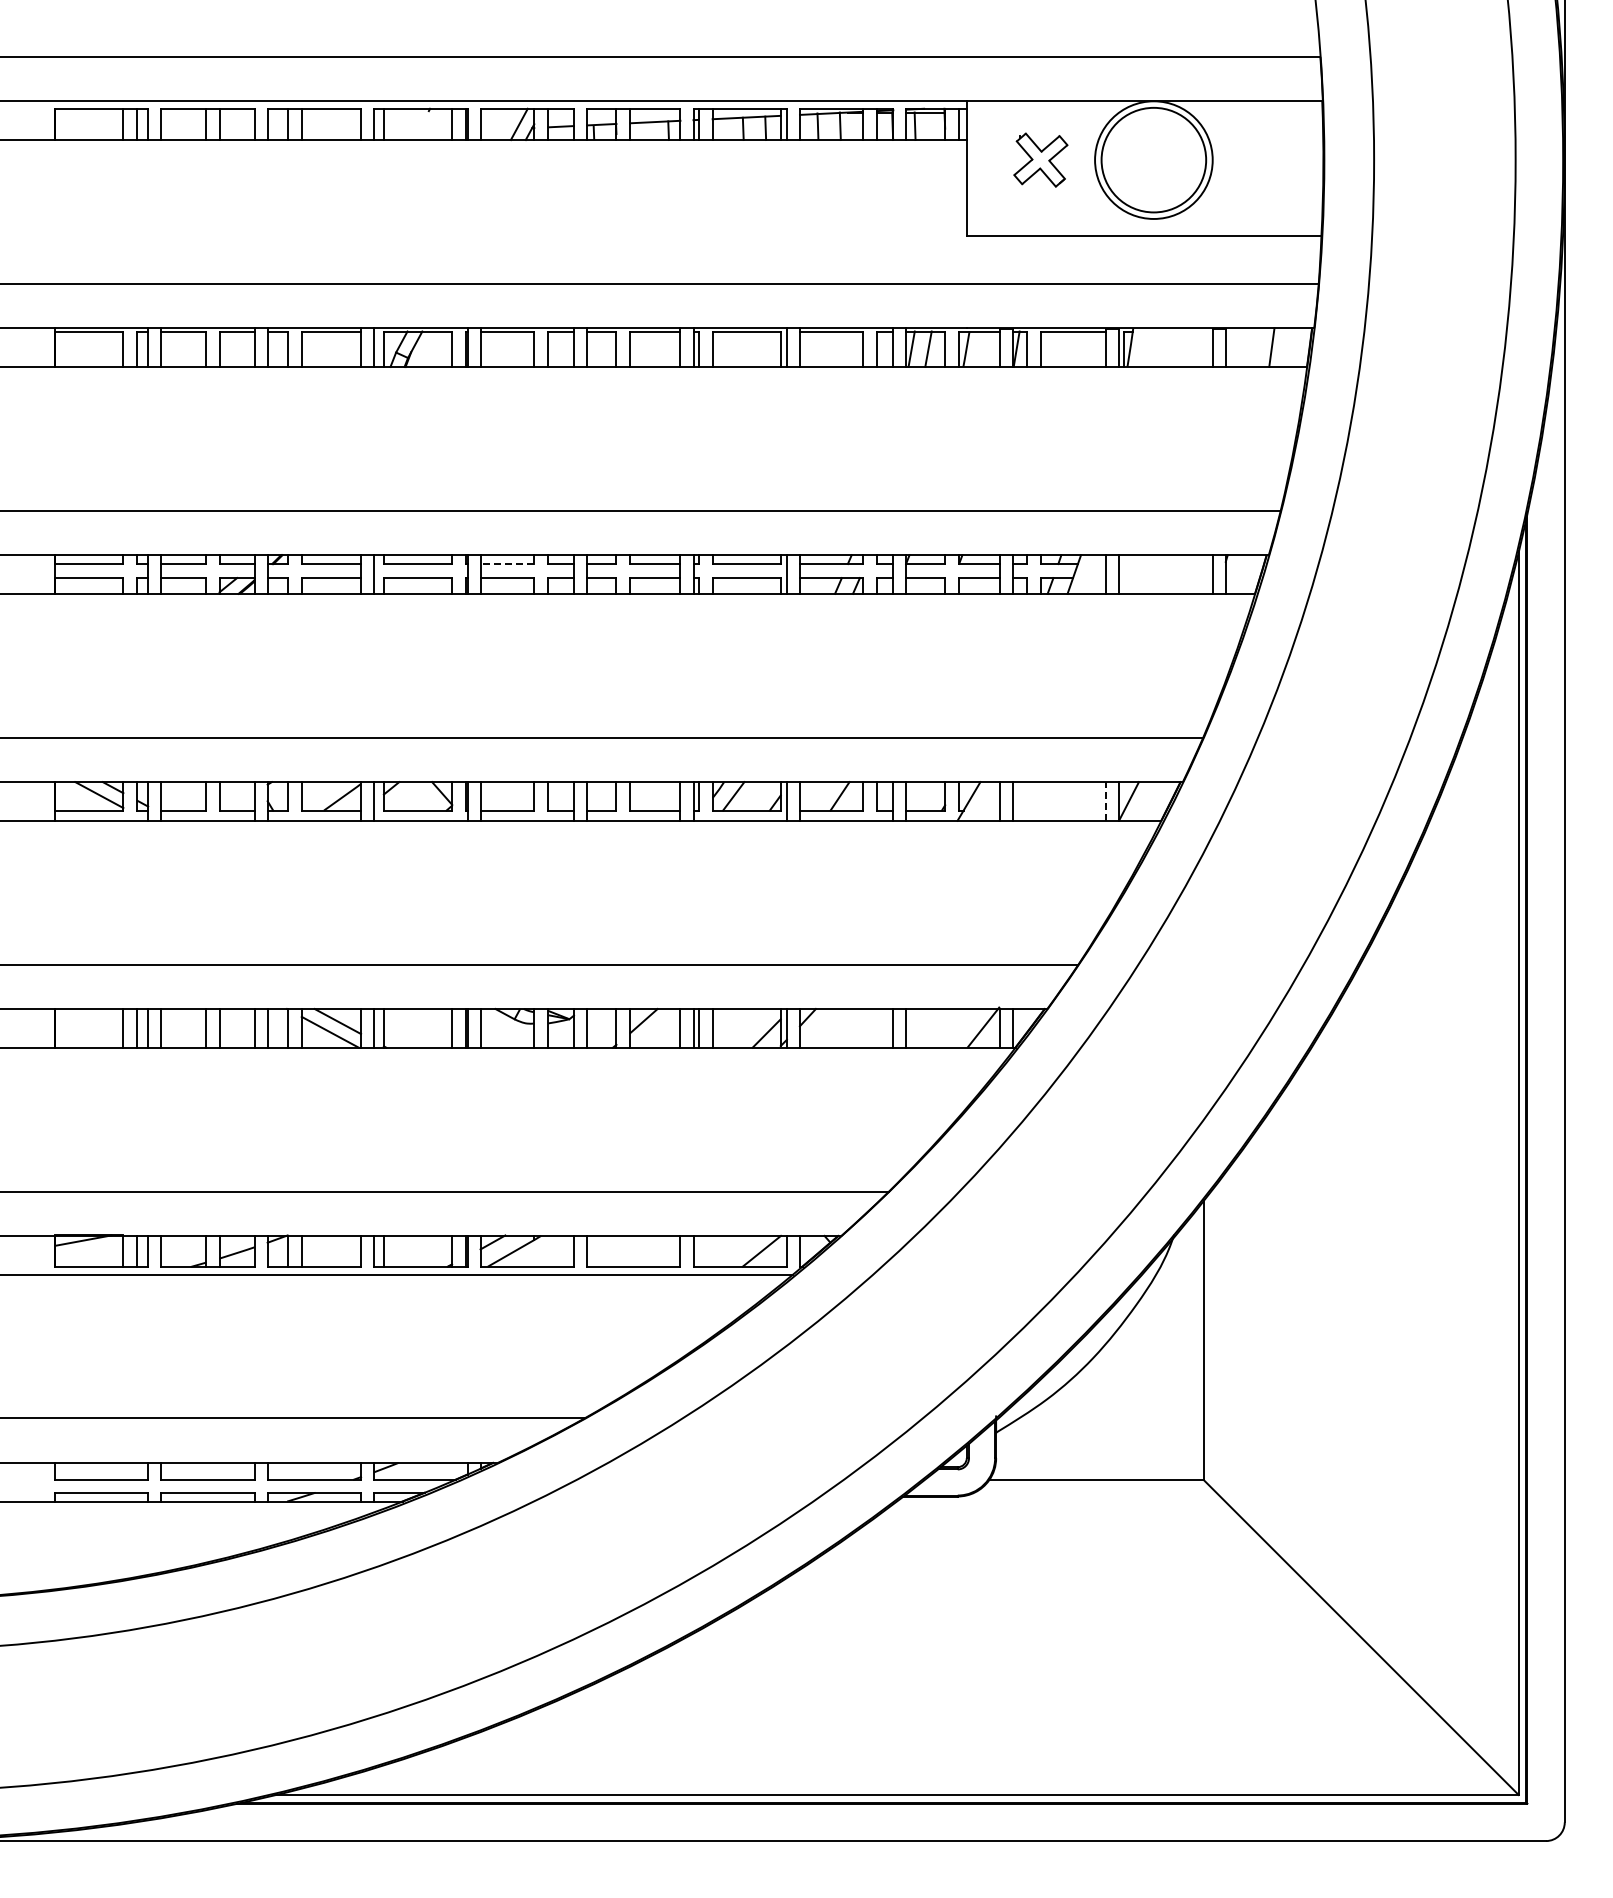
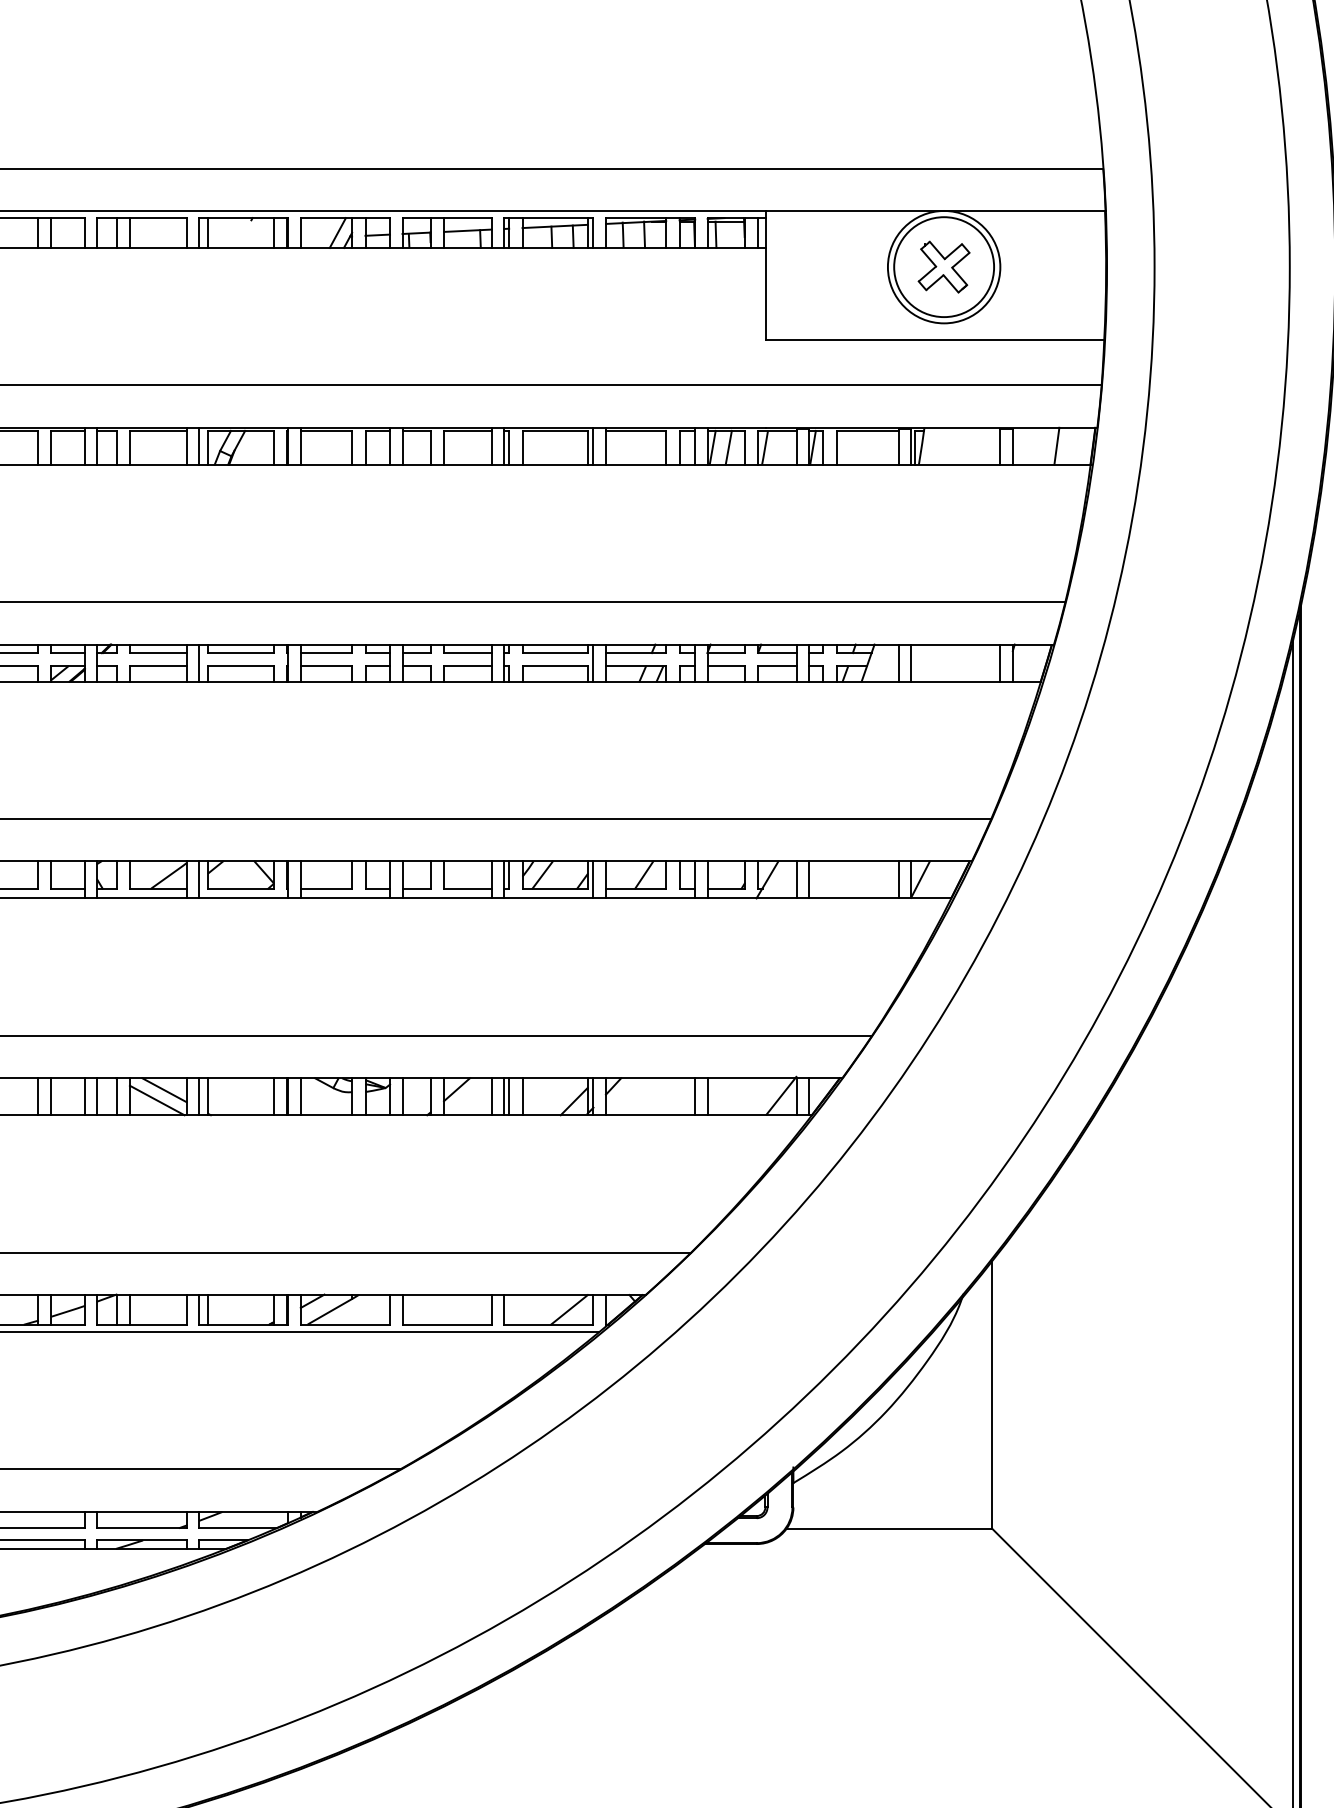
part: (1040, 159) -> (943, 266), moved
line: (507, 564) -> (326, 653), dashed -> solid
line: (1106, 800) -> (898, 879), dashed -> solid

